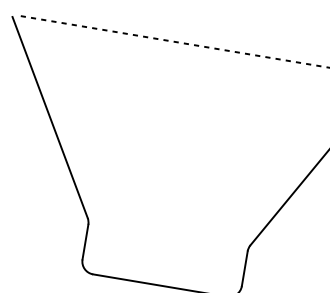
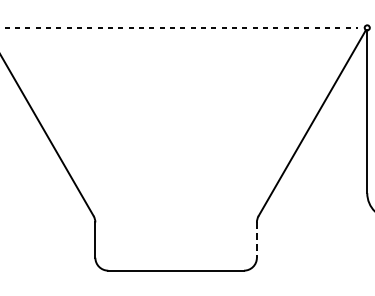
line: (244, 269) -> (256, 240), solid -> dashed

